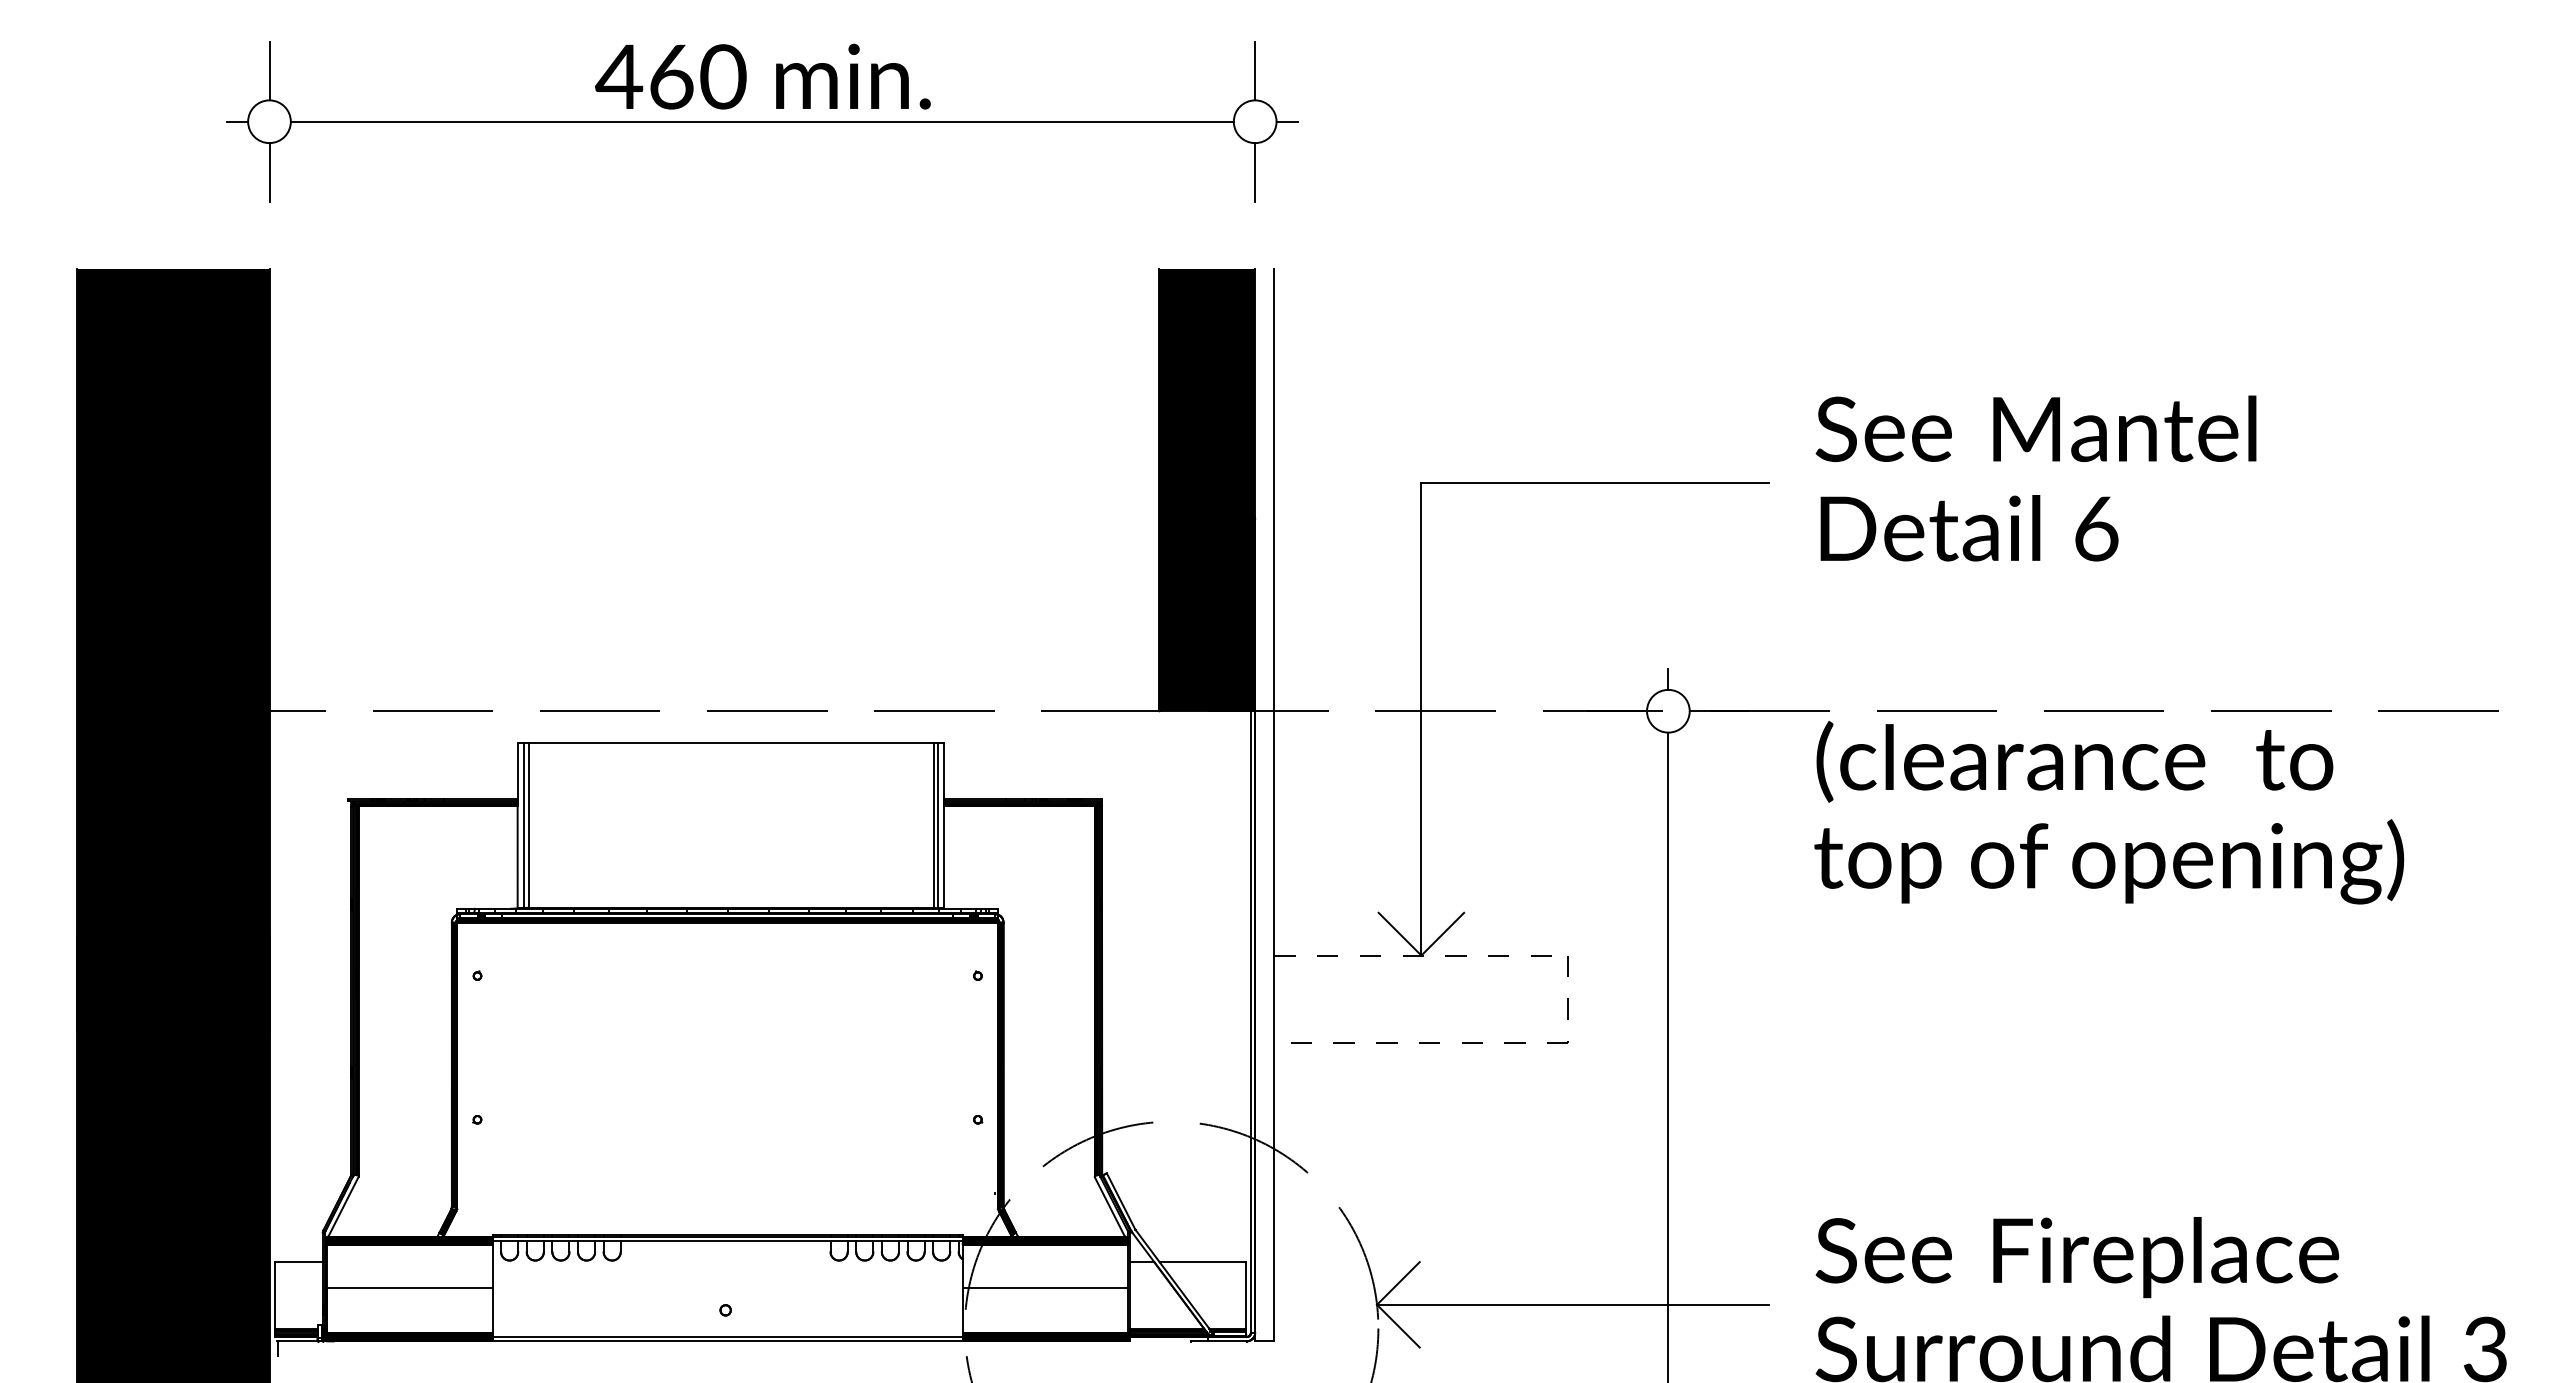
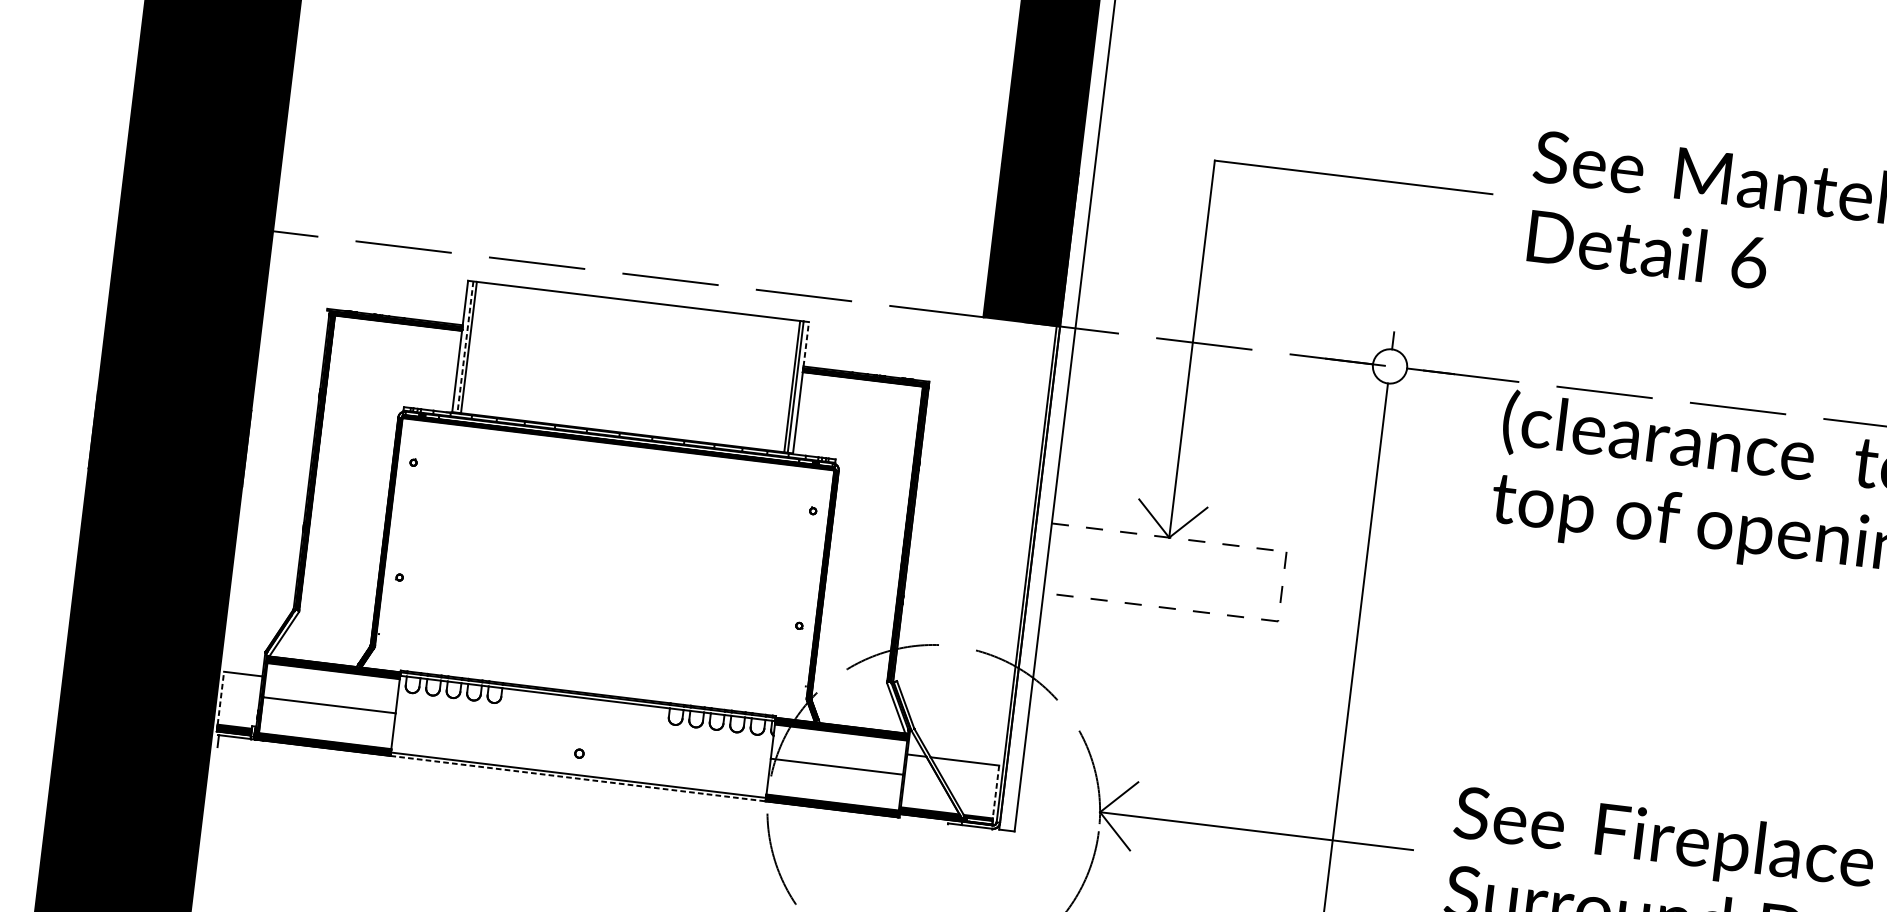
line: (944, 771) -> (806, 344), solid -> dashed
line: (524, 826) -> (465, 347), solid -> dashed
line: (274, 1294) -> (220, 697), solid -> dashed
line: (1245, 1295) -> (995, 792), solid -> dashed
line: (727, 1341) -> (577, 778), solid -> dashed

